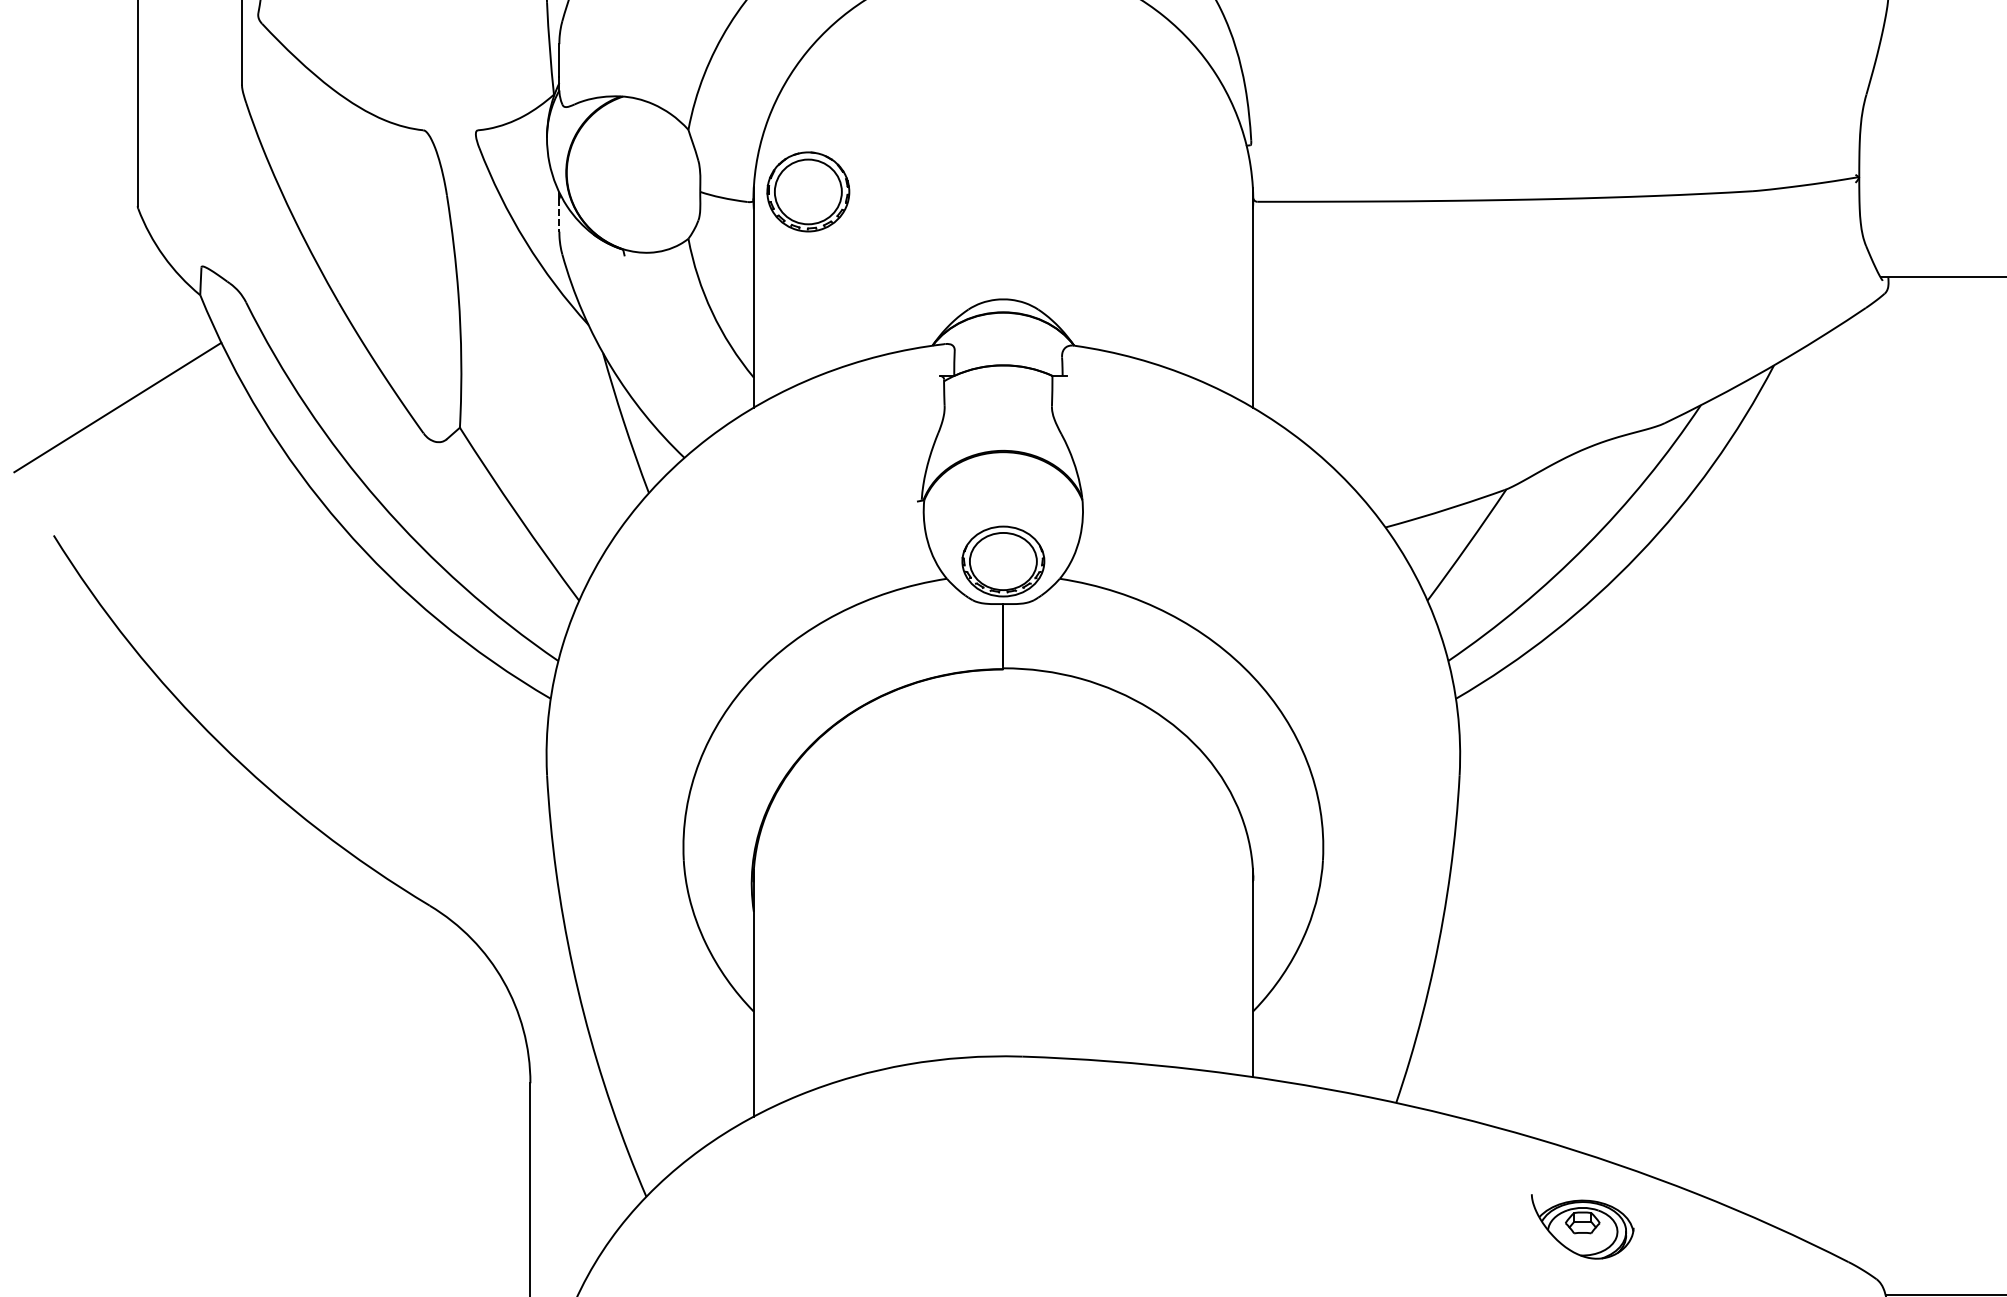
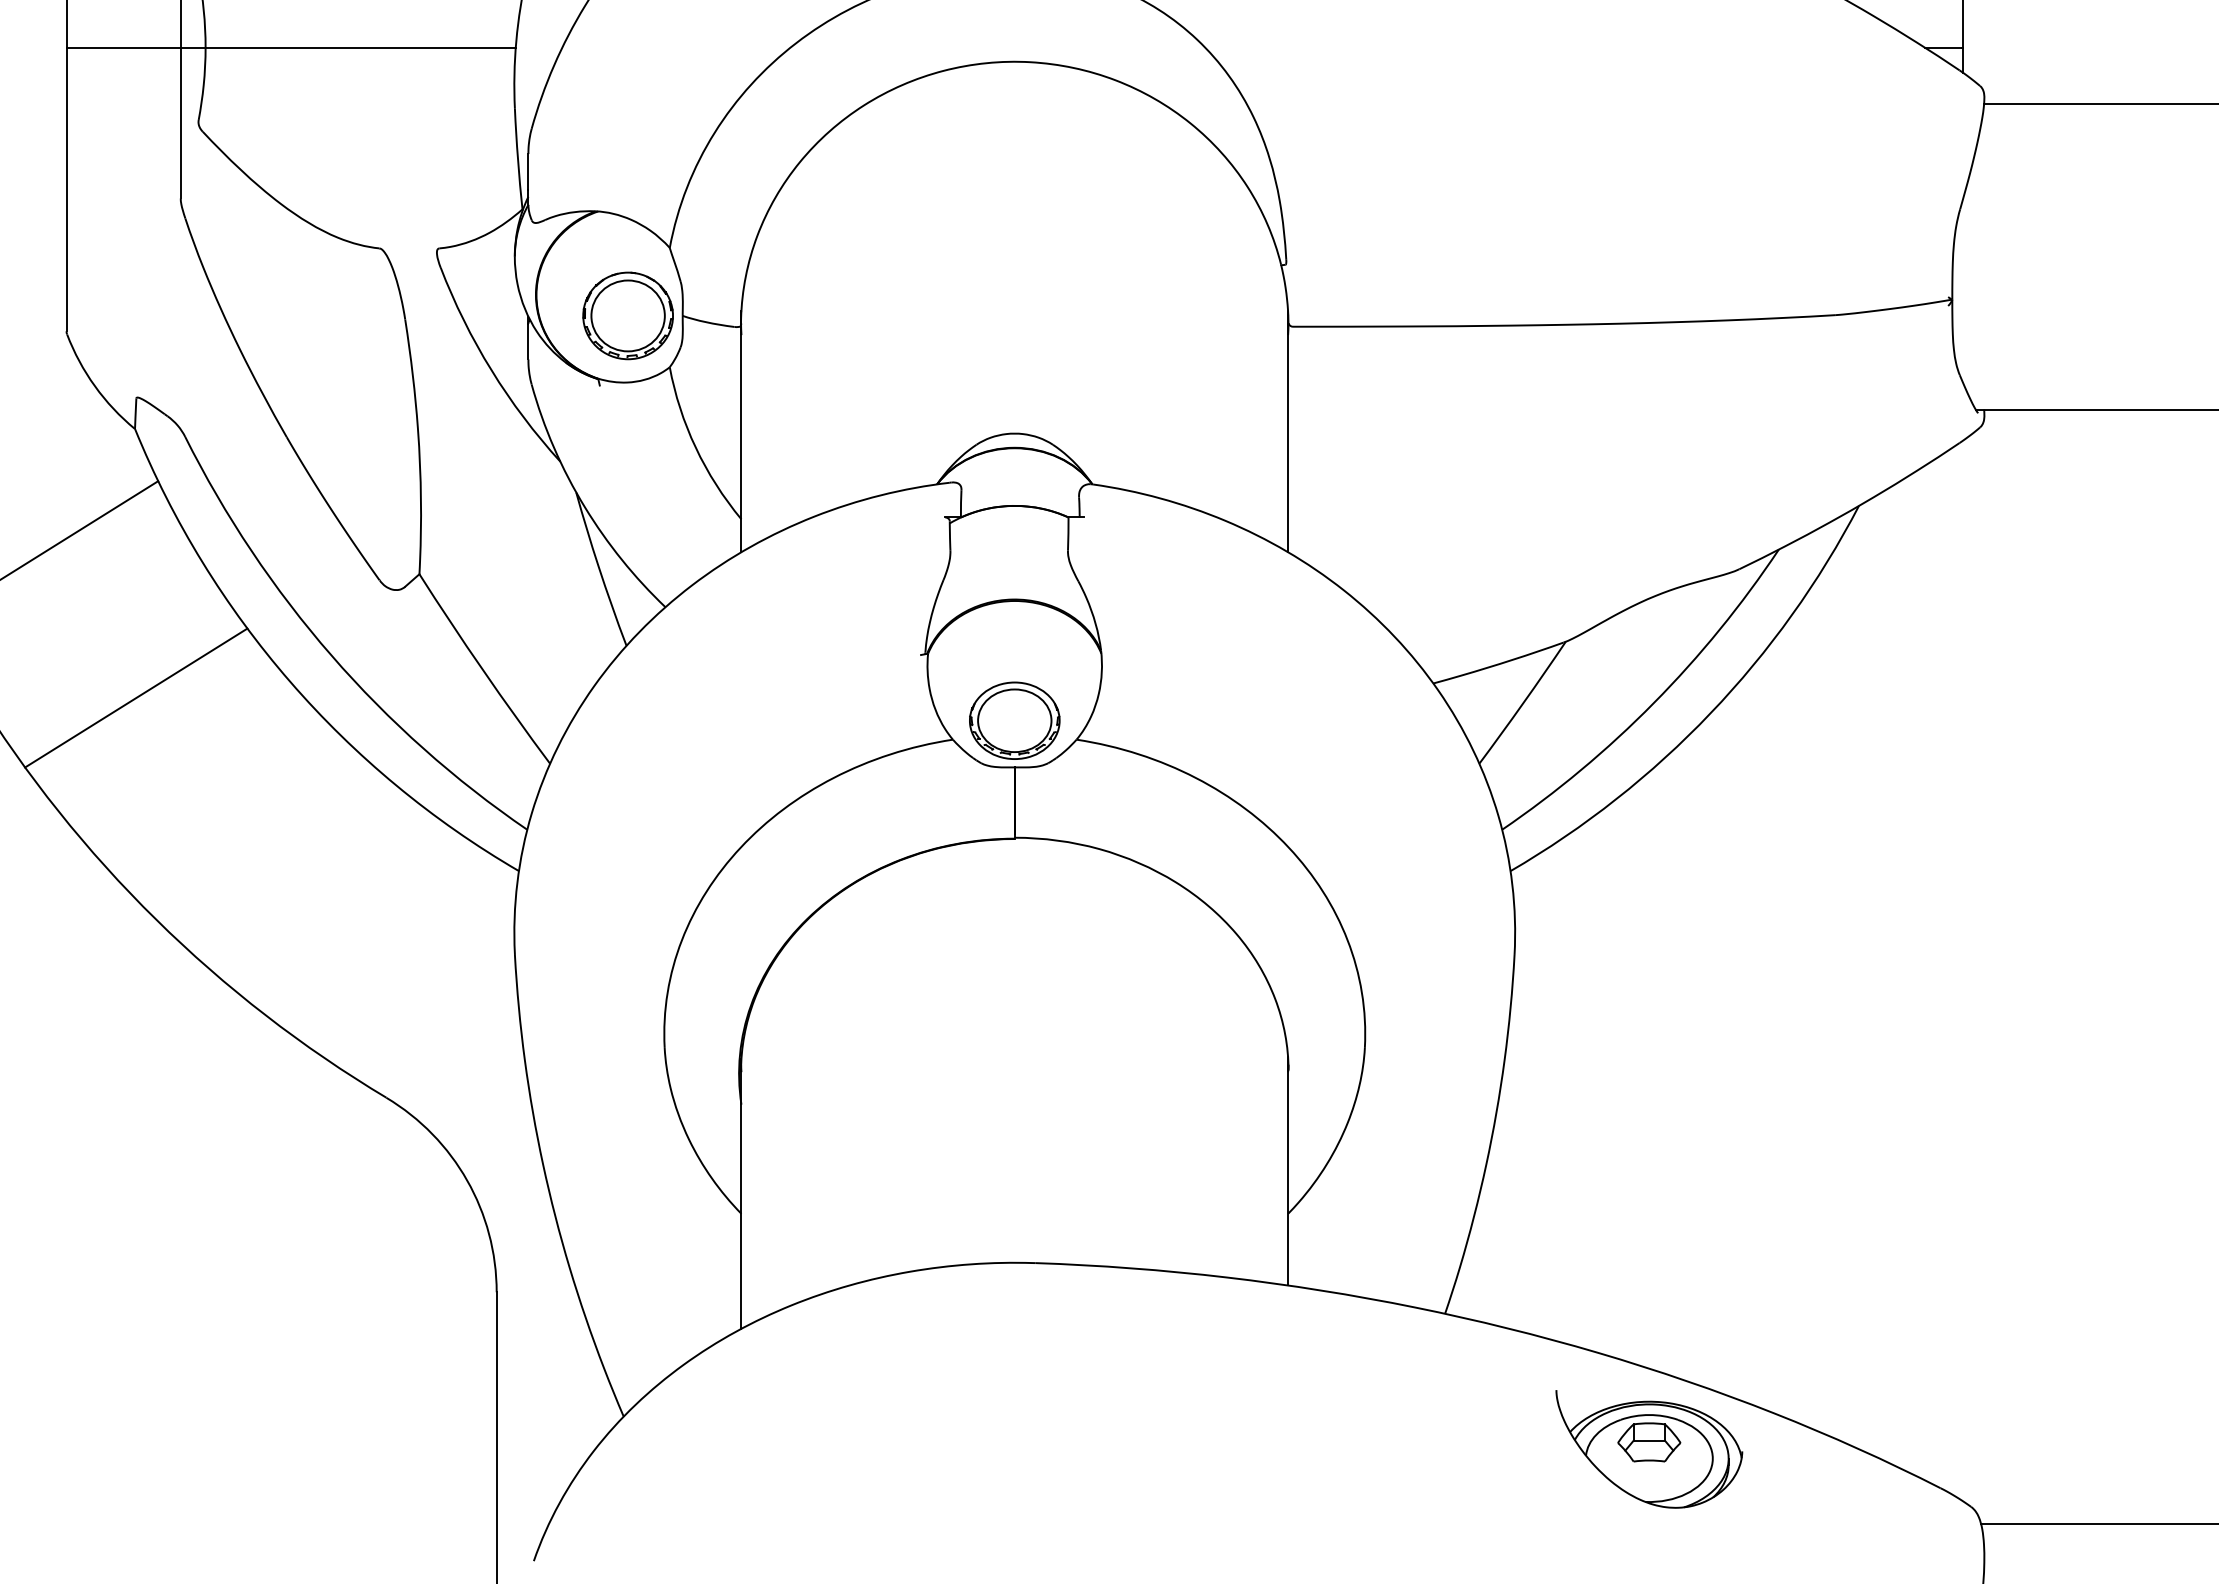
part: (807, 191) -> (627, 315), moved
line: (559, 215) -> (528, 341), dashed -> solid
line: (201, 540) -> (136, 697), added
part: (1582, 1226) -> (1649, 1449), size x1.67

